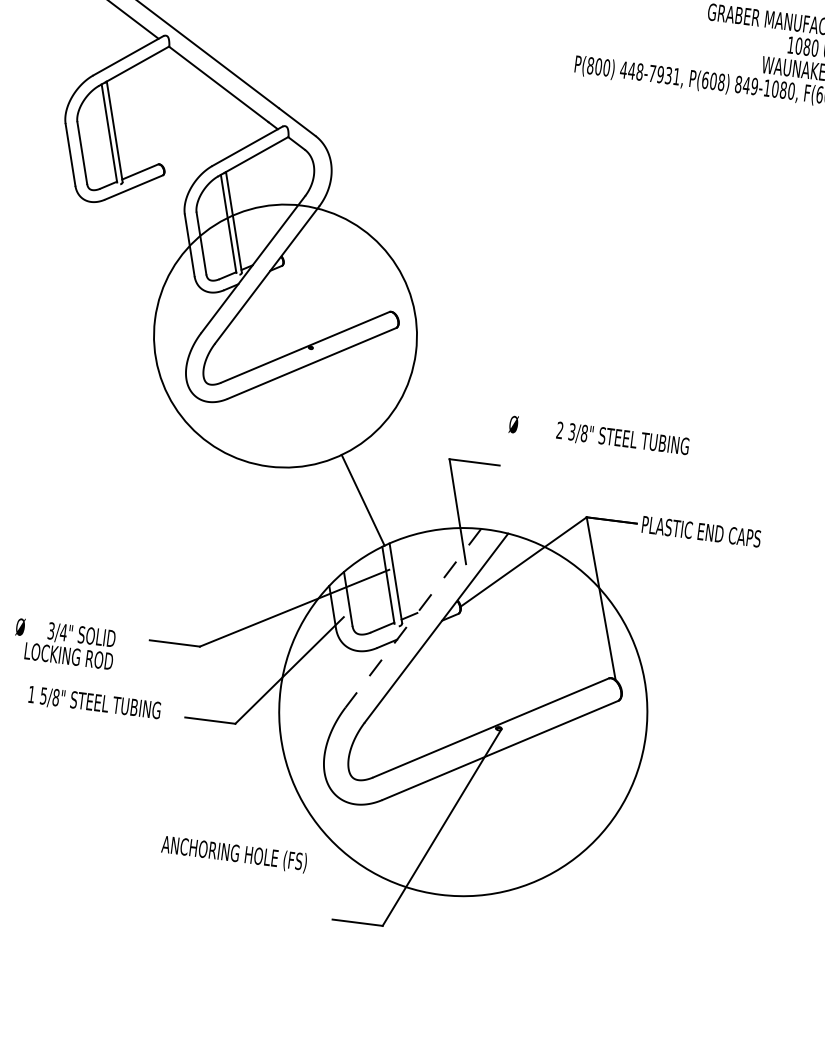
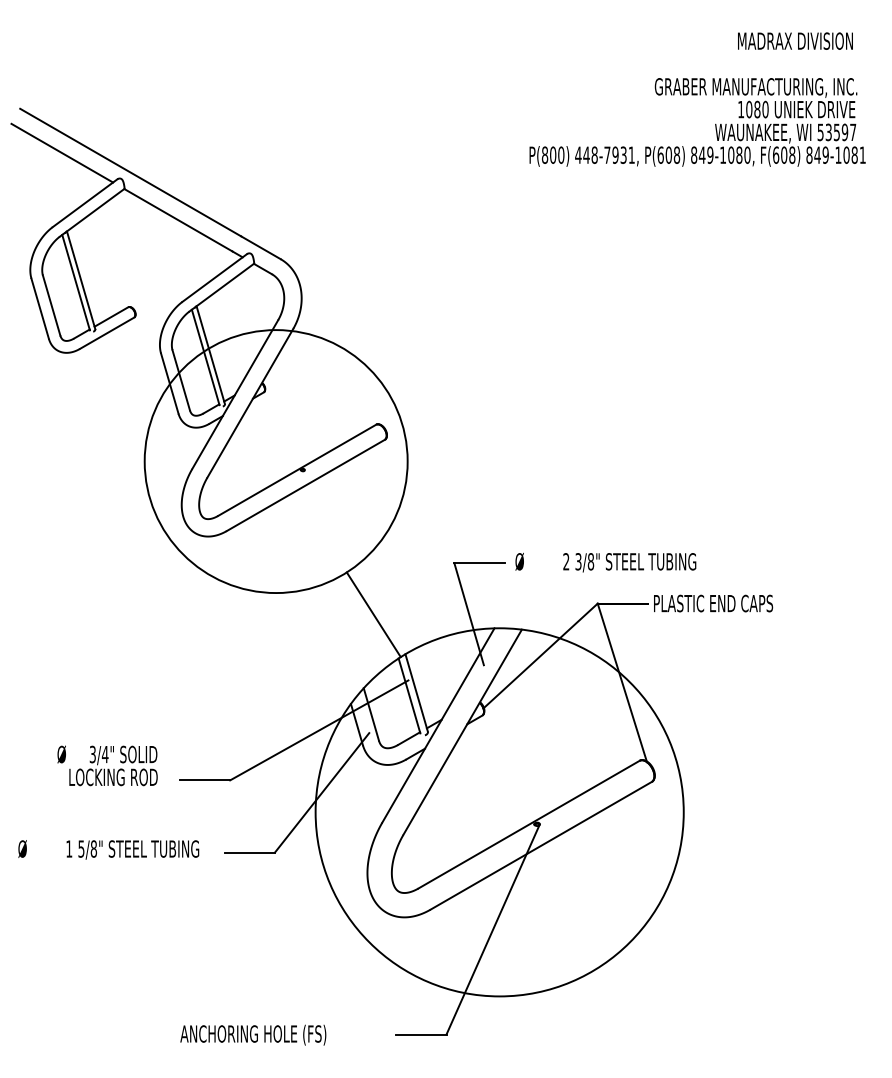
text: (598, 436) -> (605, 562), moved
line: (413, 619) -> (438, 726), dashed -> solid
text: (64, 643) -> (107, 765), moved
text: (234, 853) -> (253, 1034), moved

